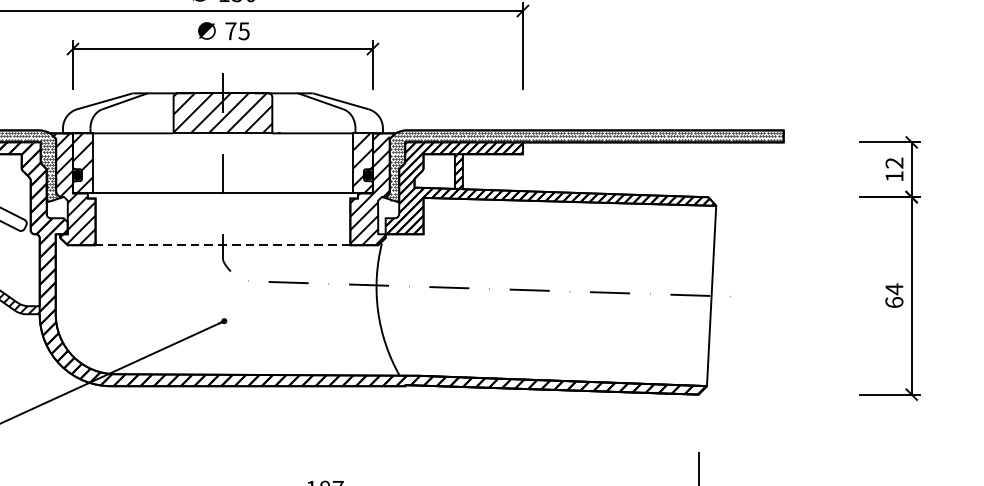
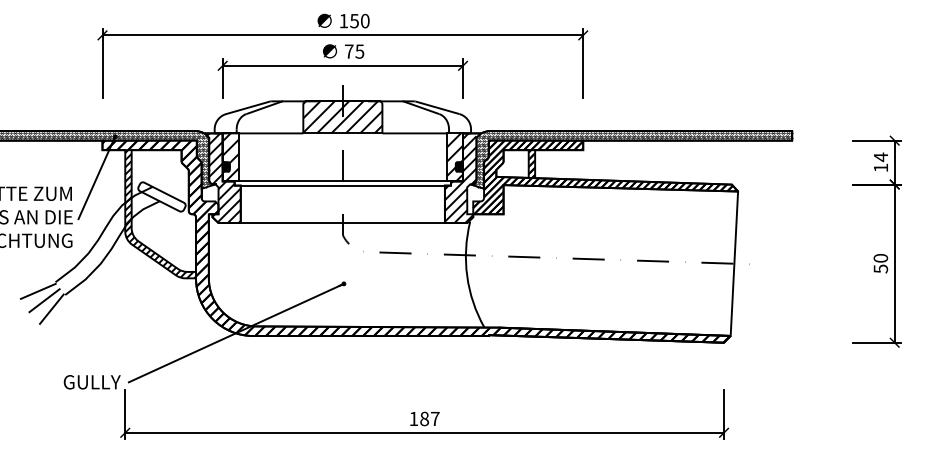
text: (893, 163) -> (880, 157), 12 -> 14
line: (222, 198) -> (342, 185), added
line: (222, 245) -> (342, 223), dashed -> solid
text: (893, 295) -> (880, 263), 64 -> 50

